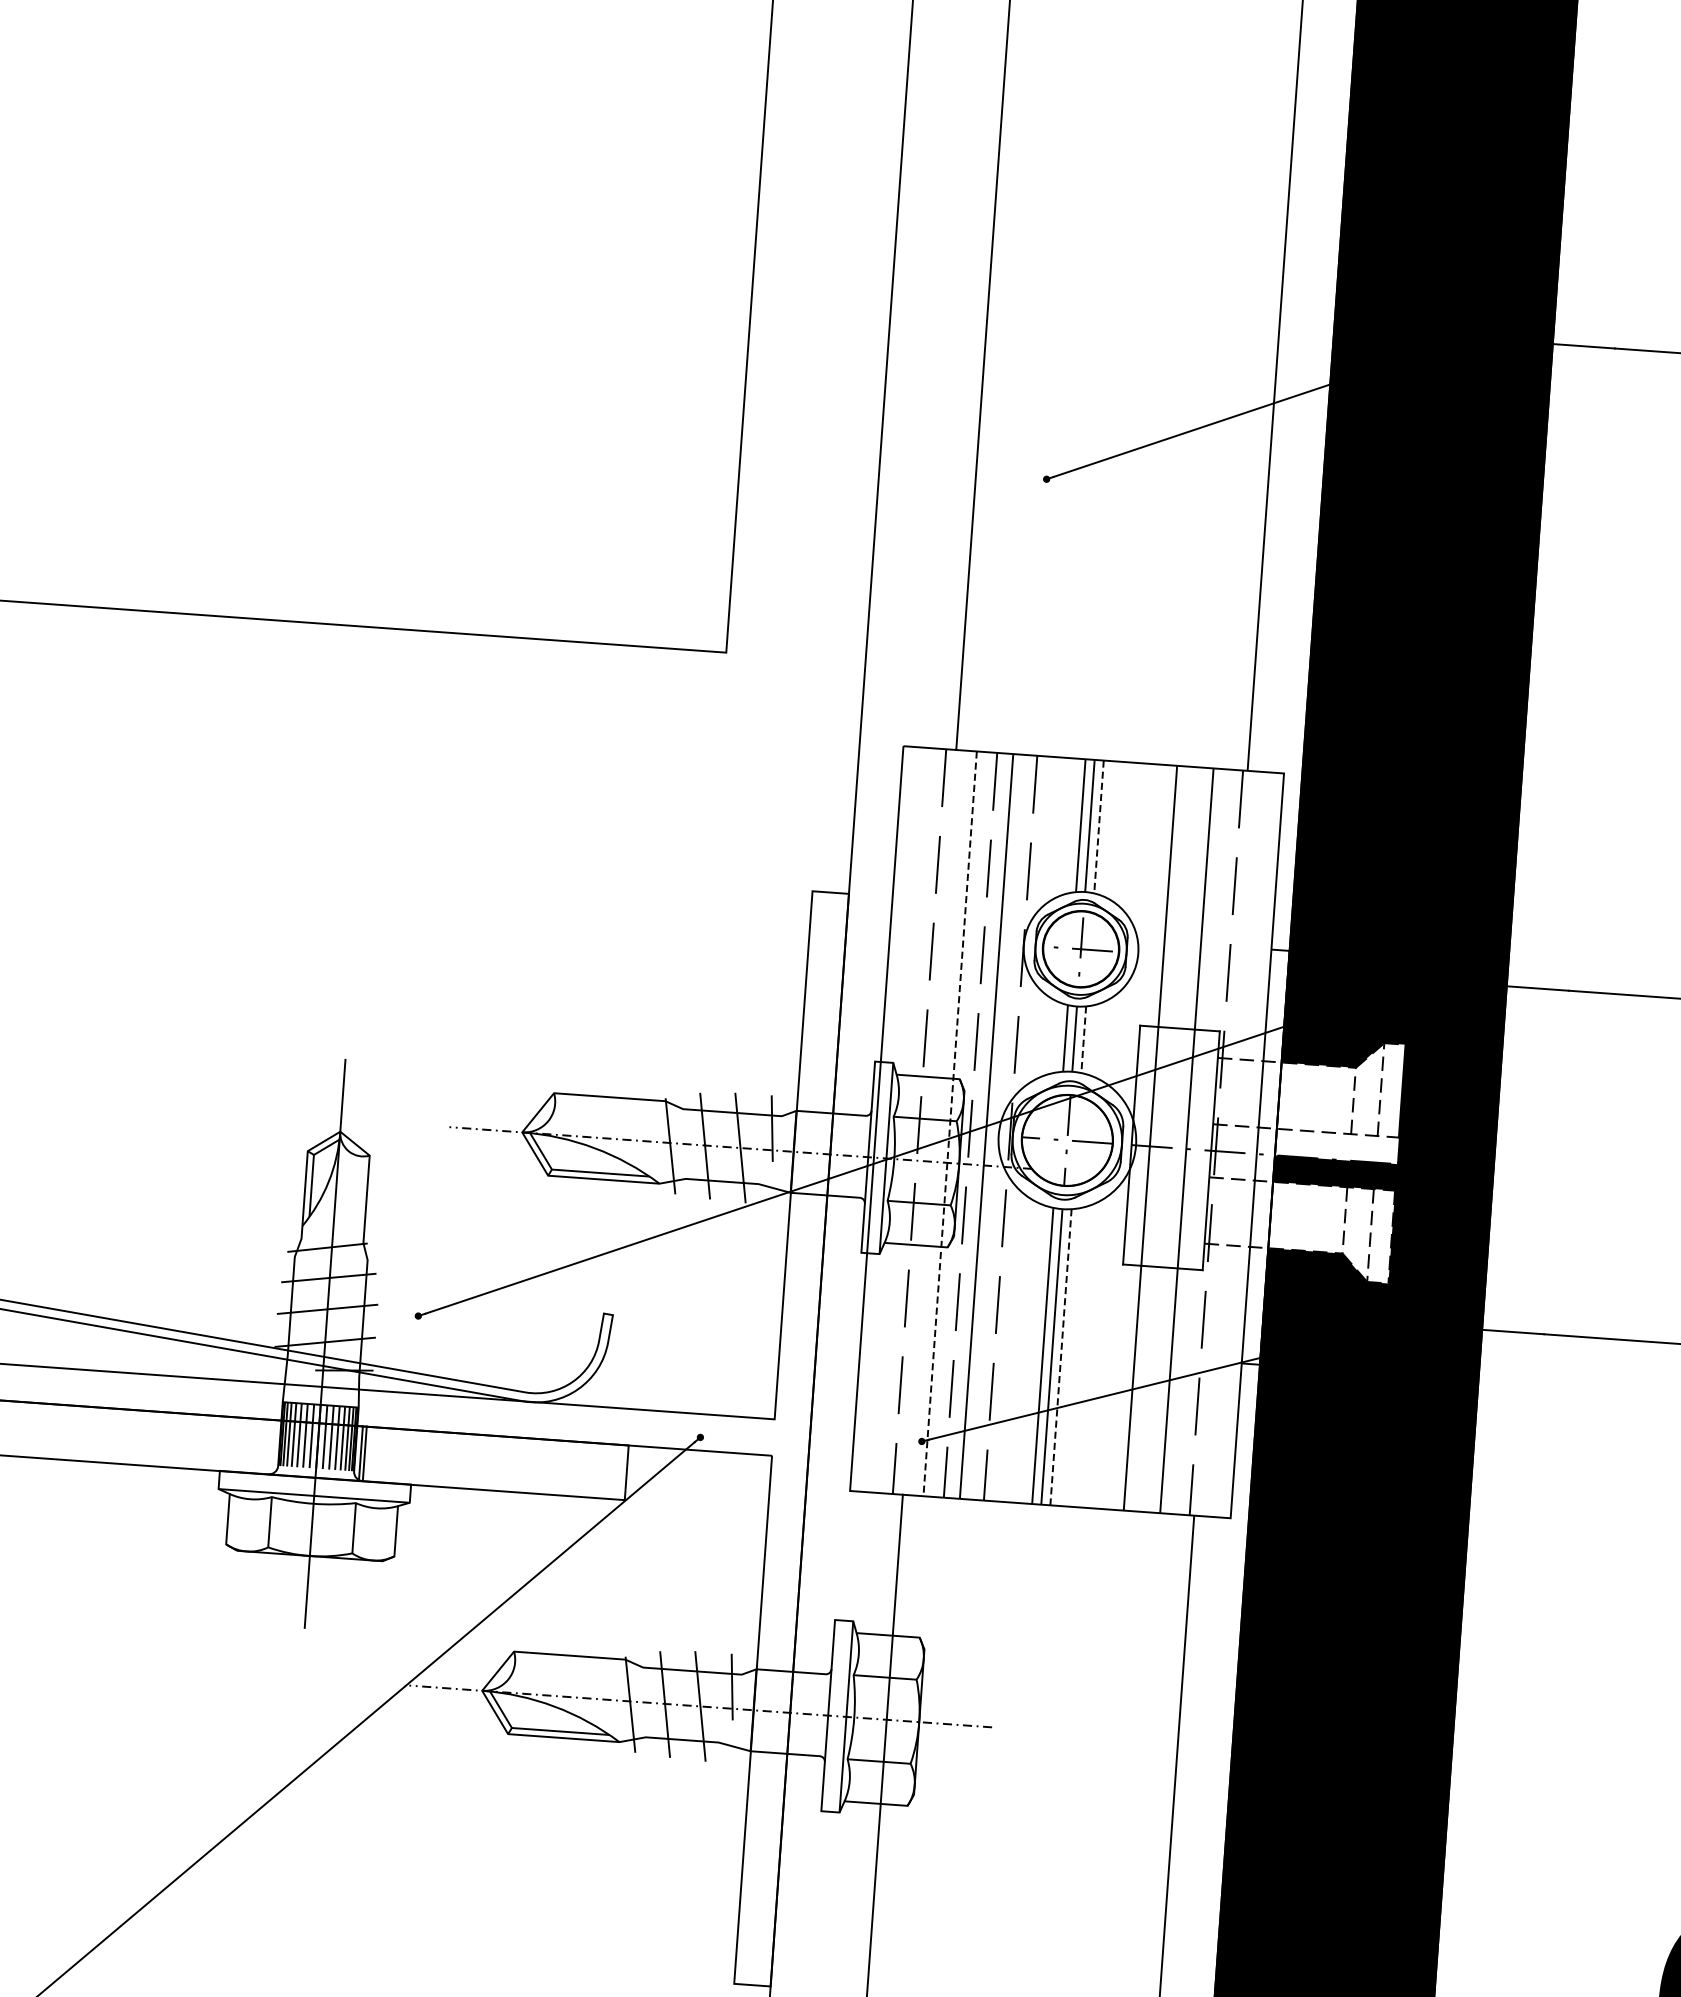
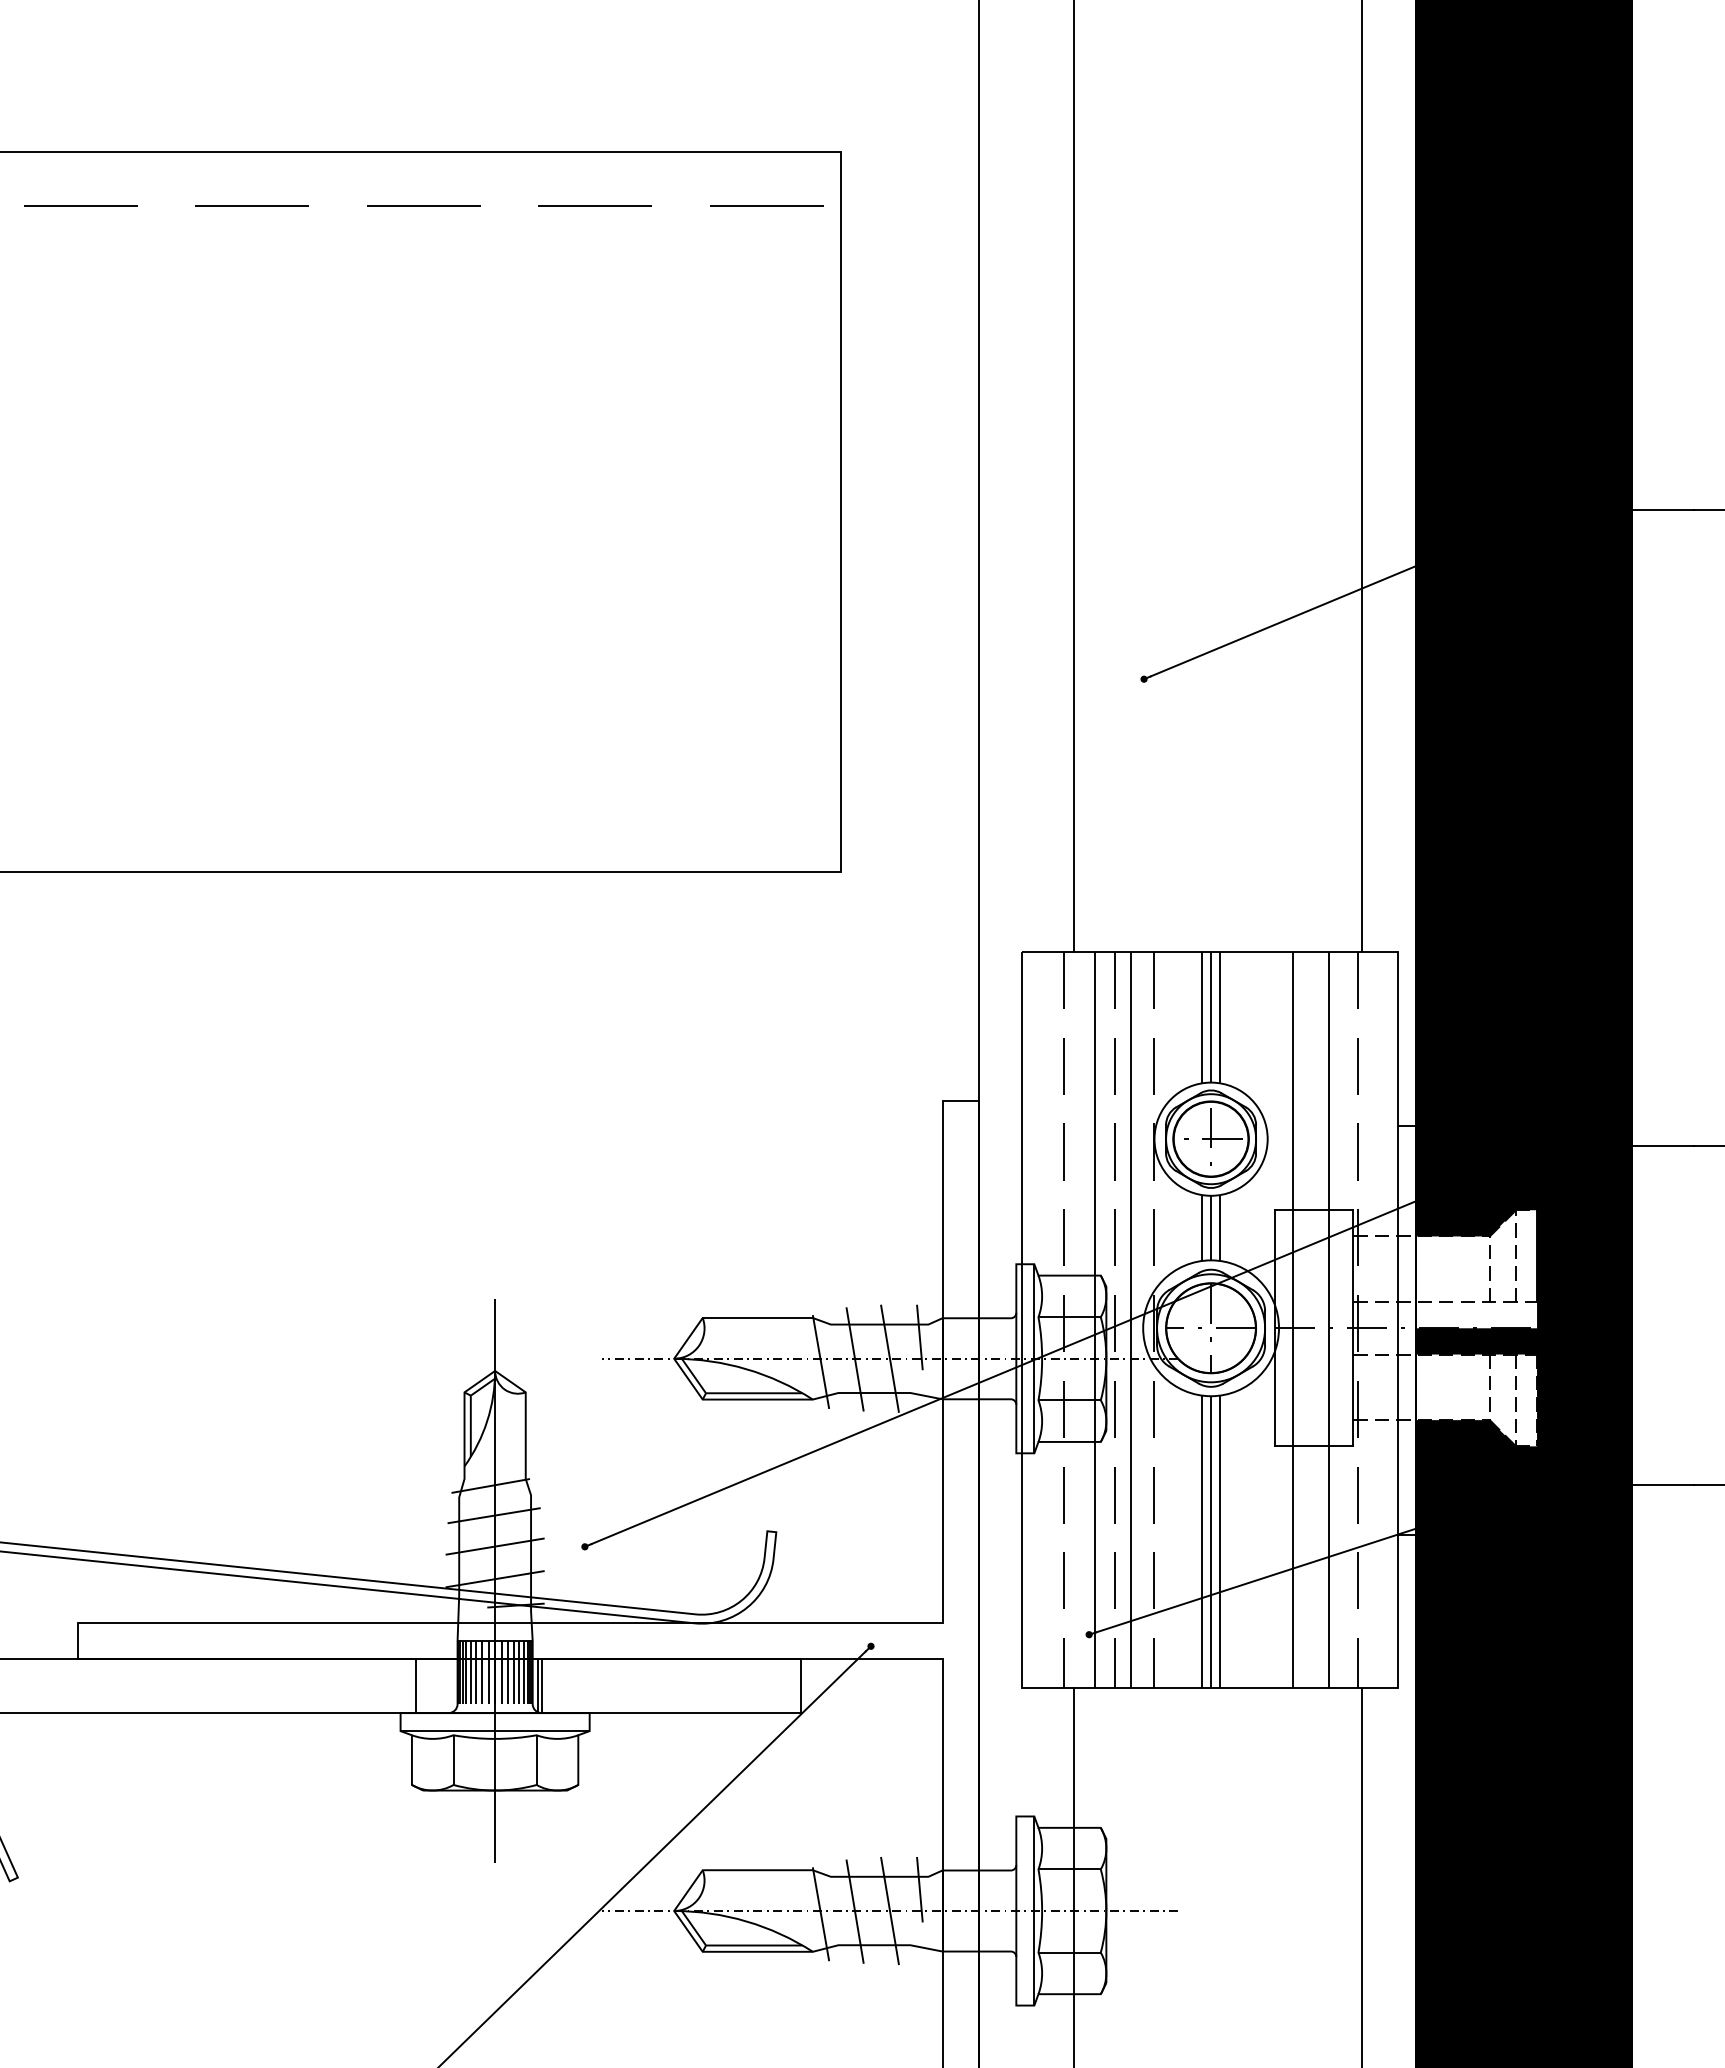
line: (1099, 826) -> (1220, 1017), dashed -> solid
line: (1084, 1040) -> (1220, 1228), dashed -> solid
line: (950, 1124) -> (1094, 1320), dashed -> solid
line: (1061, 1357) -> (1220, 1542), dashed -> solid
line: (236, 1445) -> (415, 1686), added

